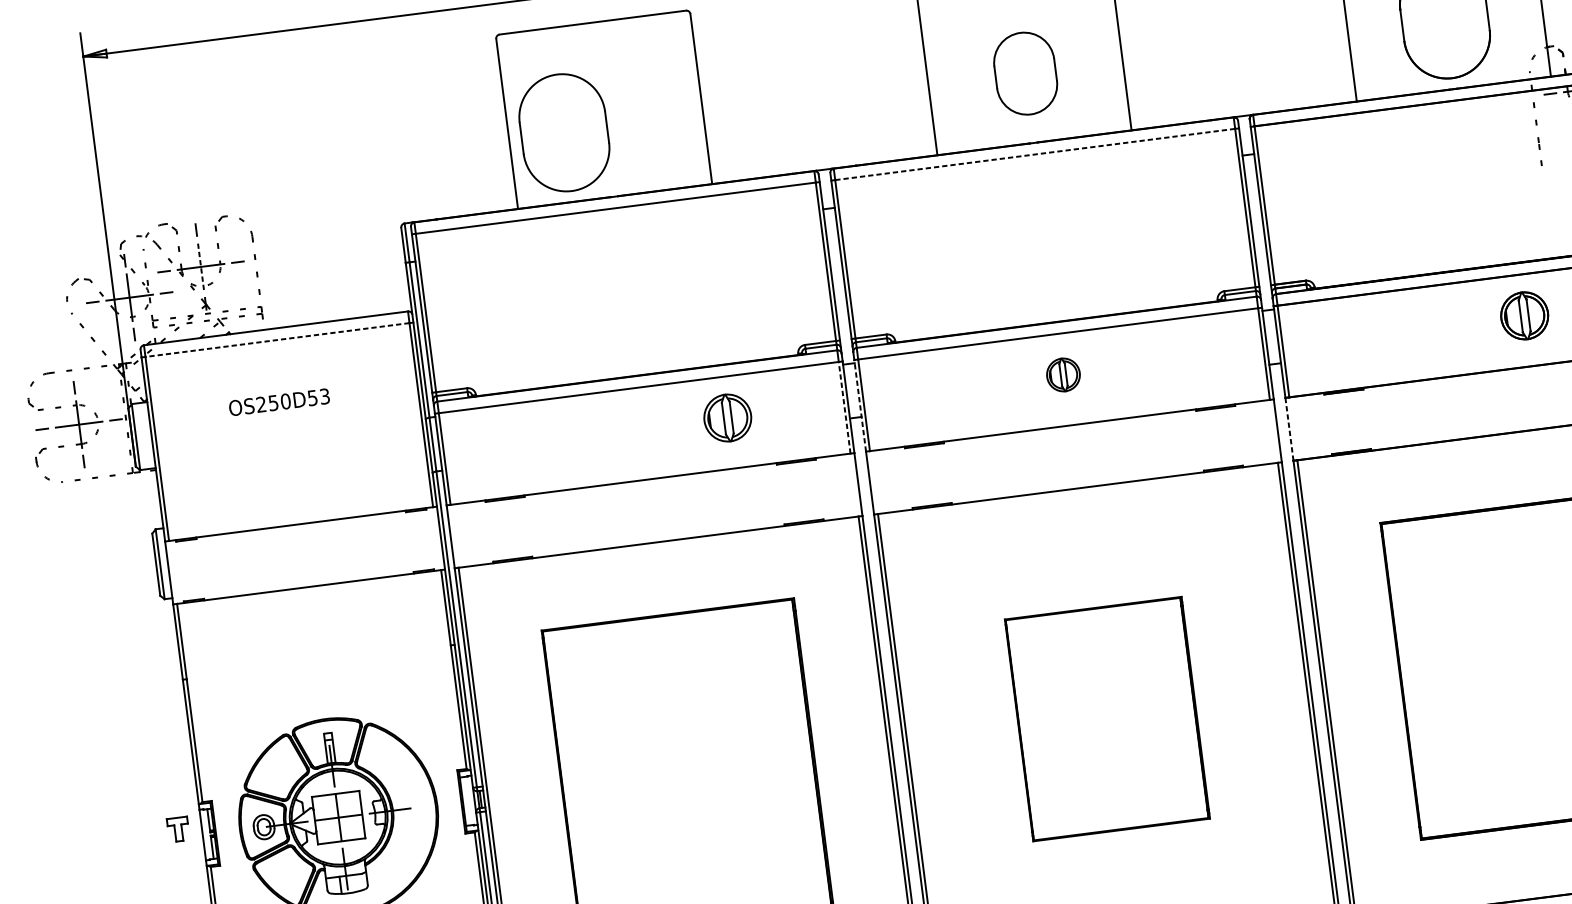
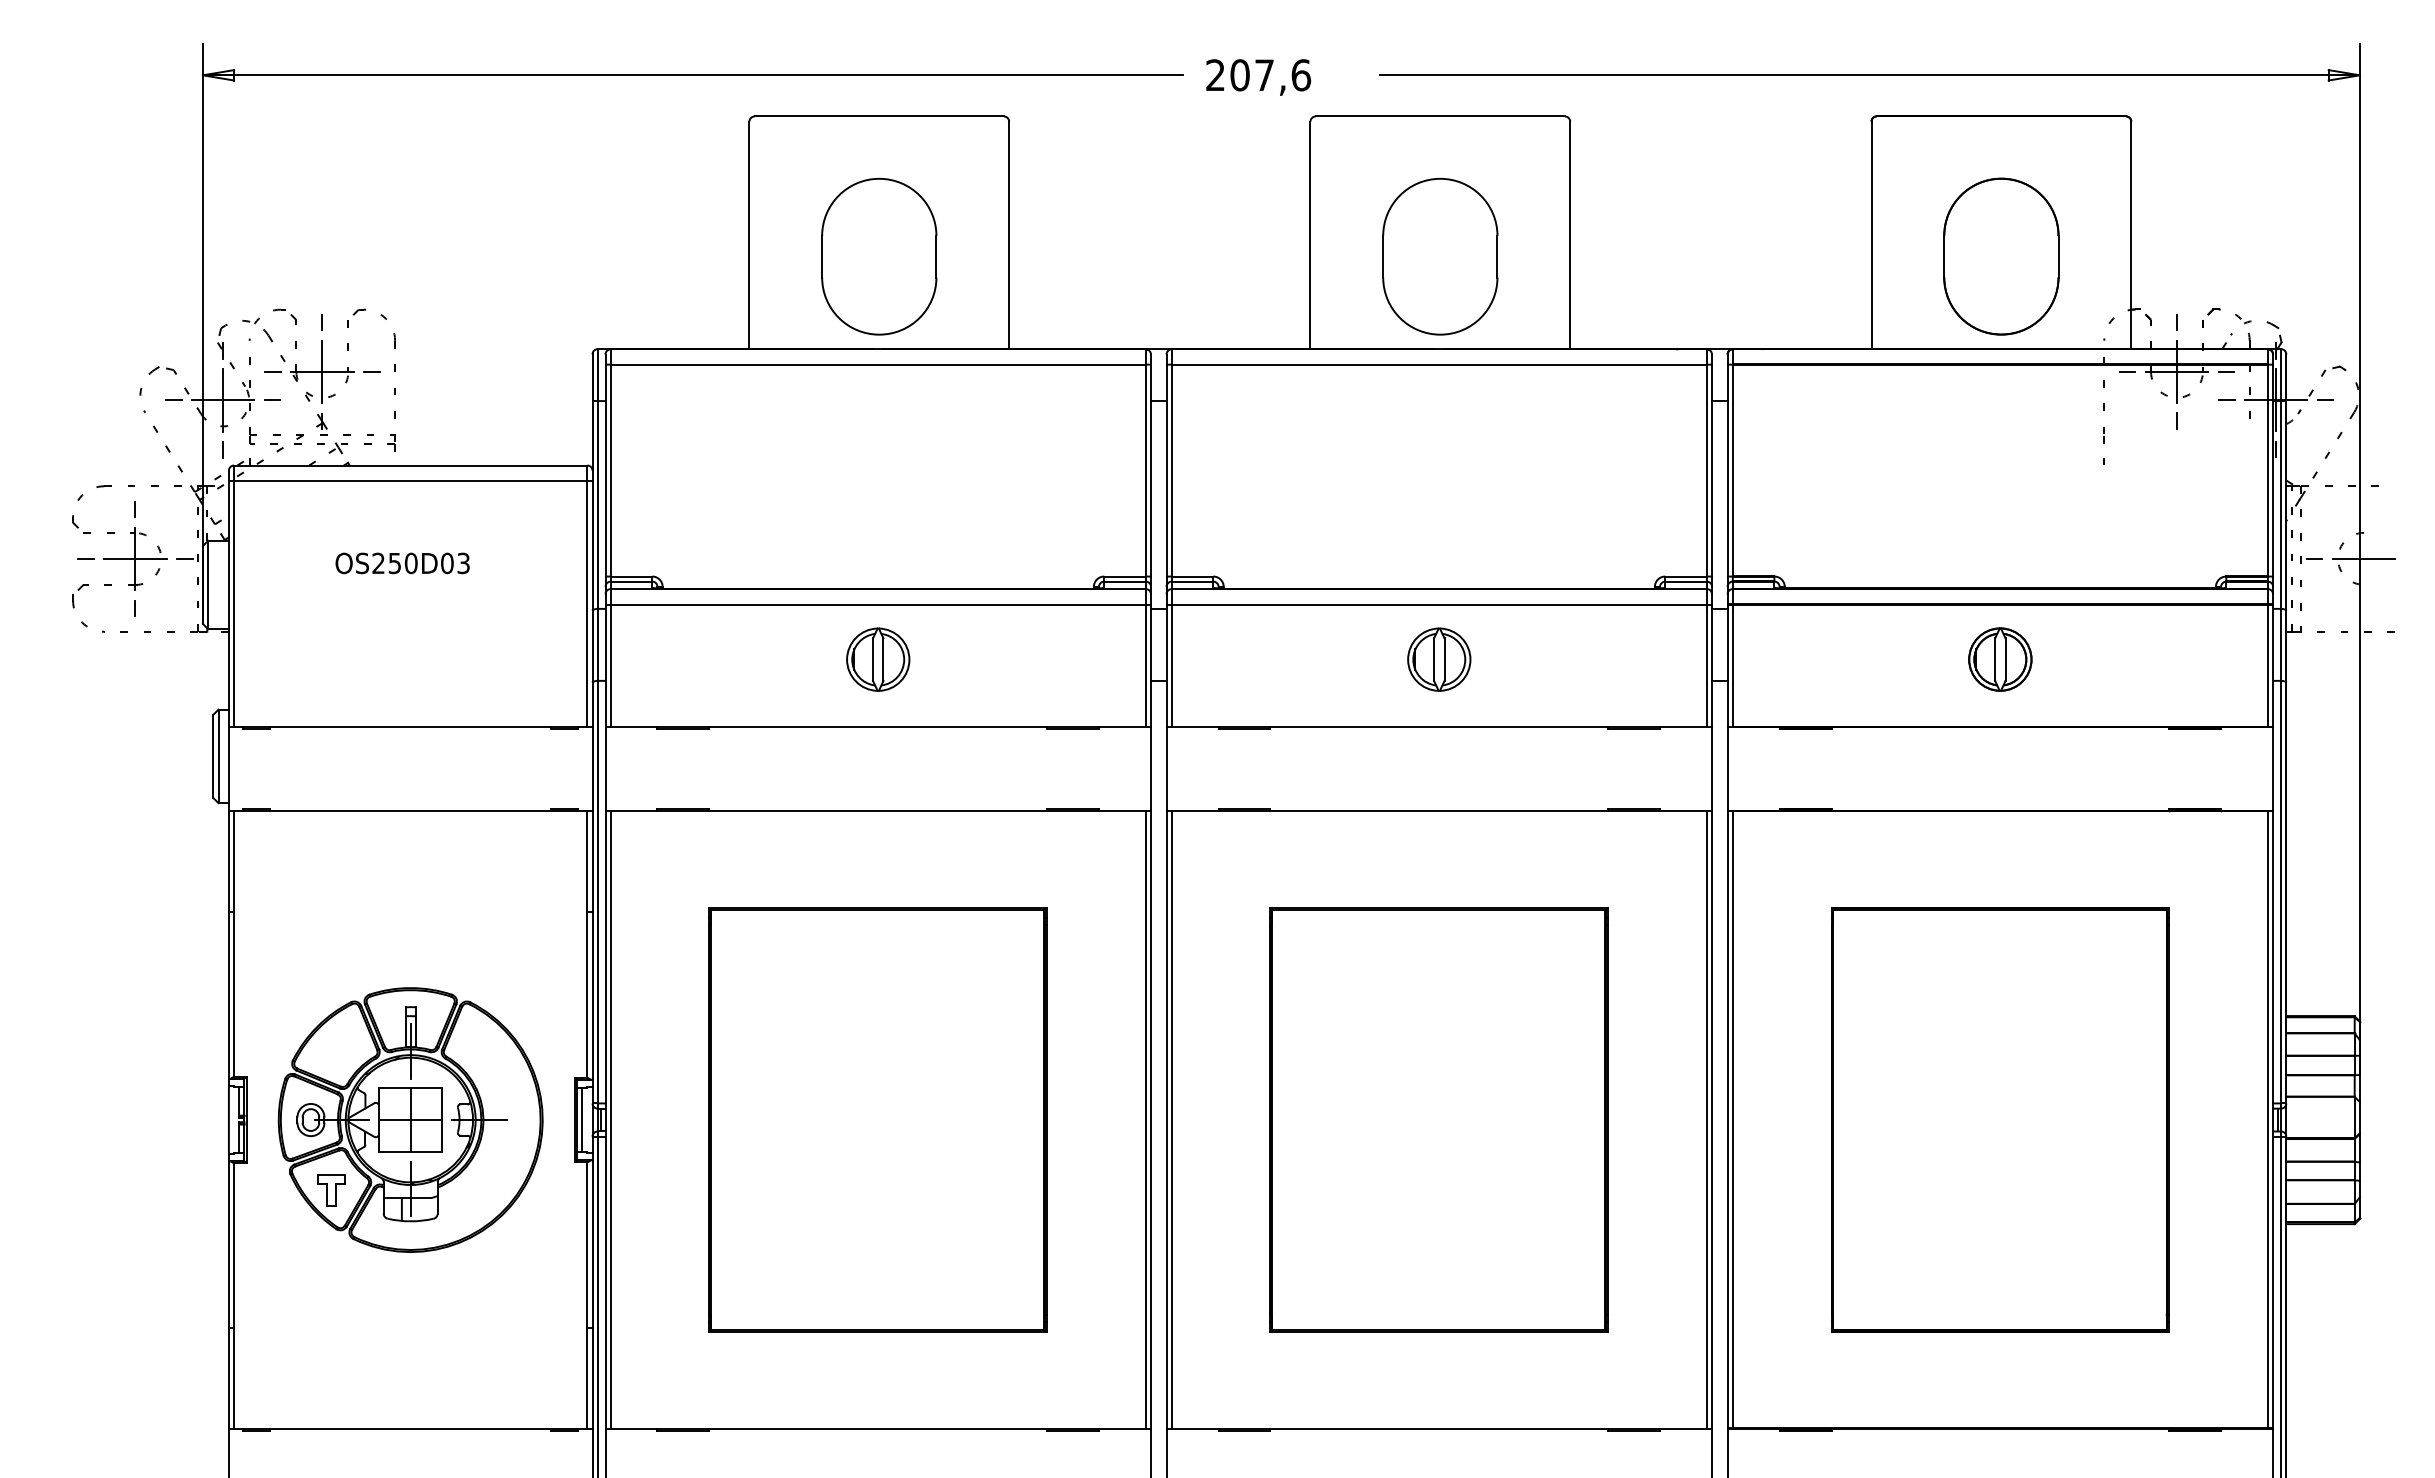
part: (1025, 73) -> (1440, 256), size x1.43
part: (564, 132) -> (879, 256), moved
line: (1035, 154) -> (1439, 364), dashed -> solid
line: (201, 267) -> (322, 372), dashed -> solid
part: (1524, 315) -> (2000, 659), moved
line: (277, 340) -> (410, 481), dashed -> solid
part: (1063, 374) -> (1439, 659), size x1.43
text: (312, 398) -> (447, 563), OS250D53 -> OS250D03
line: (860, 405) -> (1166, 665), dashed -> solid
line: (844, 407) -> (1145, 665), dashed -> solid
part: (727, 417) -> (878, 659), moved
line: (1289, 429) -> (1727, 769), dashed -> solid
part: (1106, 718) -> (1438, 1119), size x1.43
line: (467, 800) -> (582, 1119), added
part: (178, 829) -> (331, 1190), moved

